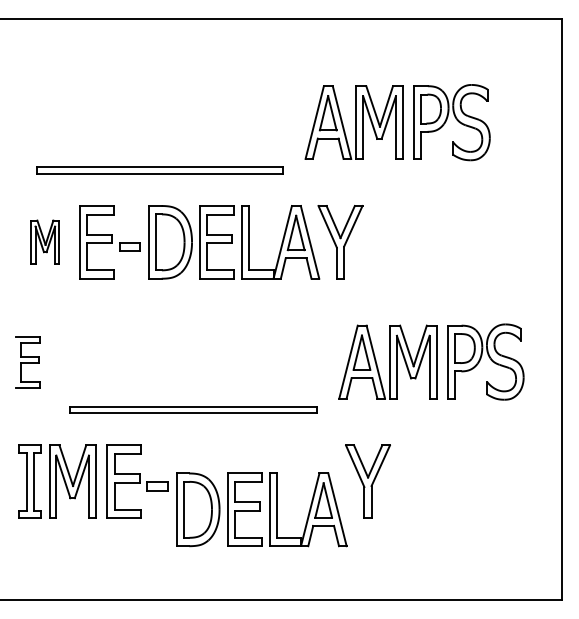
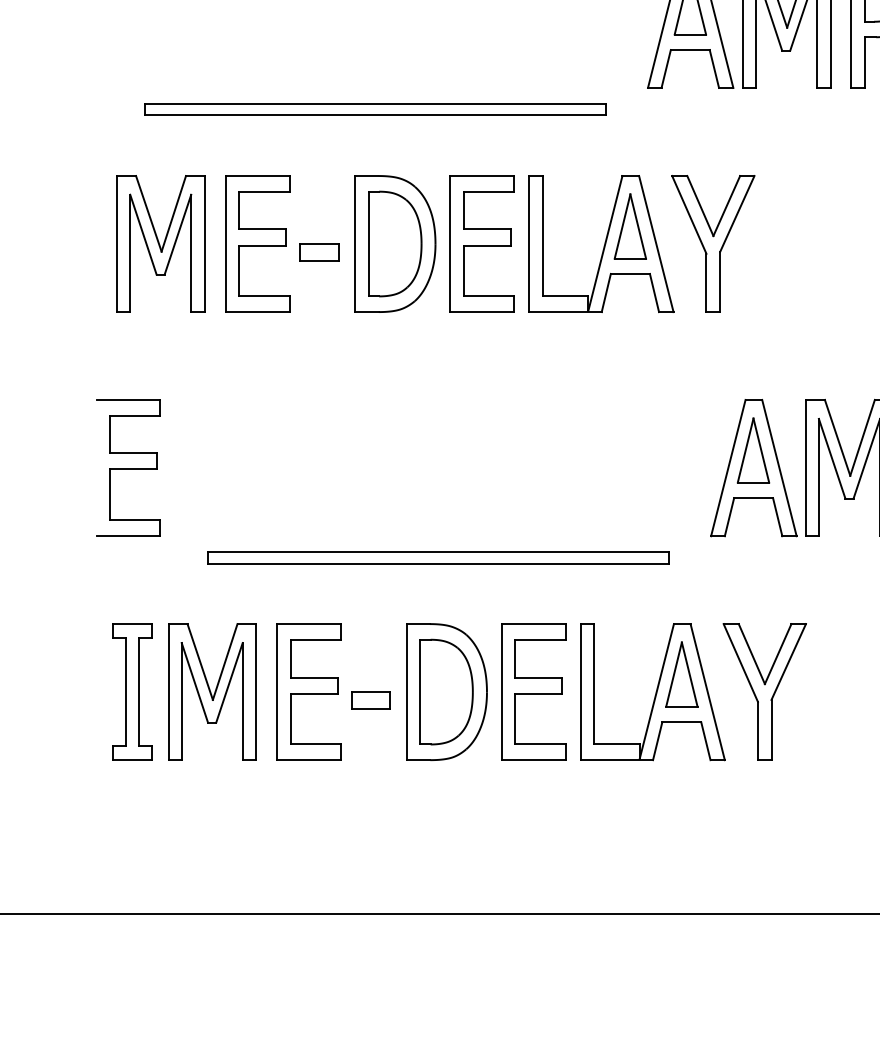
part: (45, 242) -> (161, 244), size x1.67
part: (27, 362) -> (127, 468), size x1.43
part: (261, 509) -> (565, 691), moved

